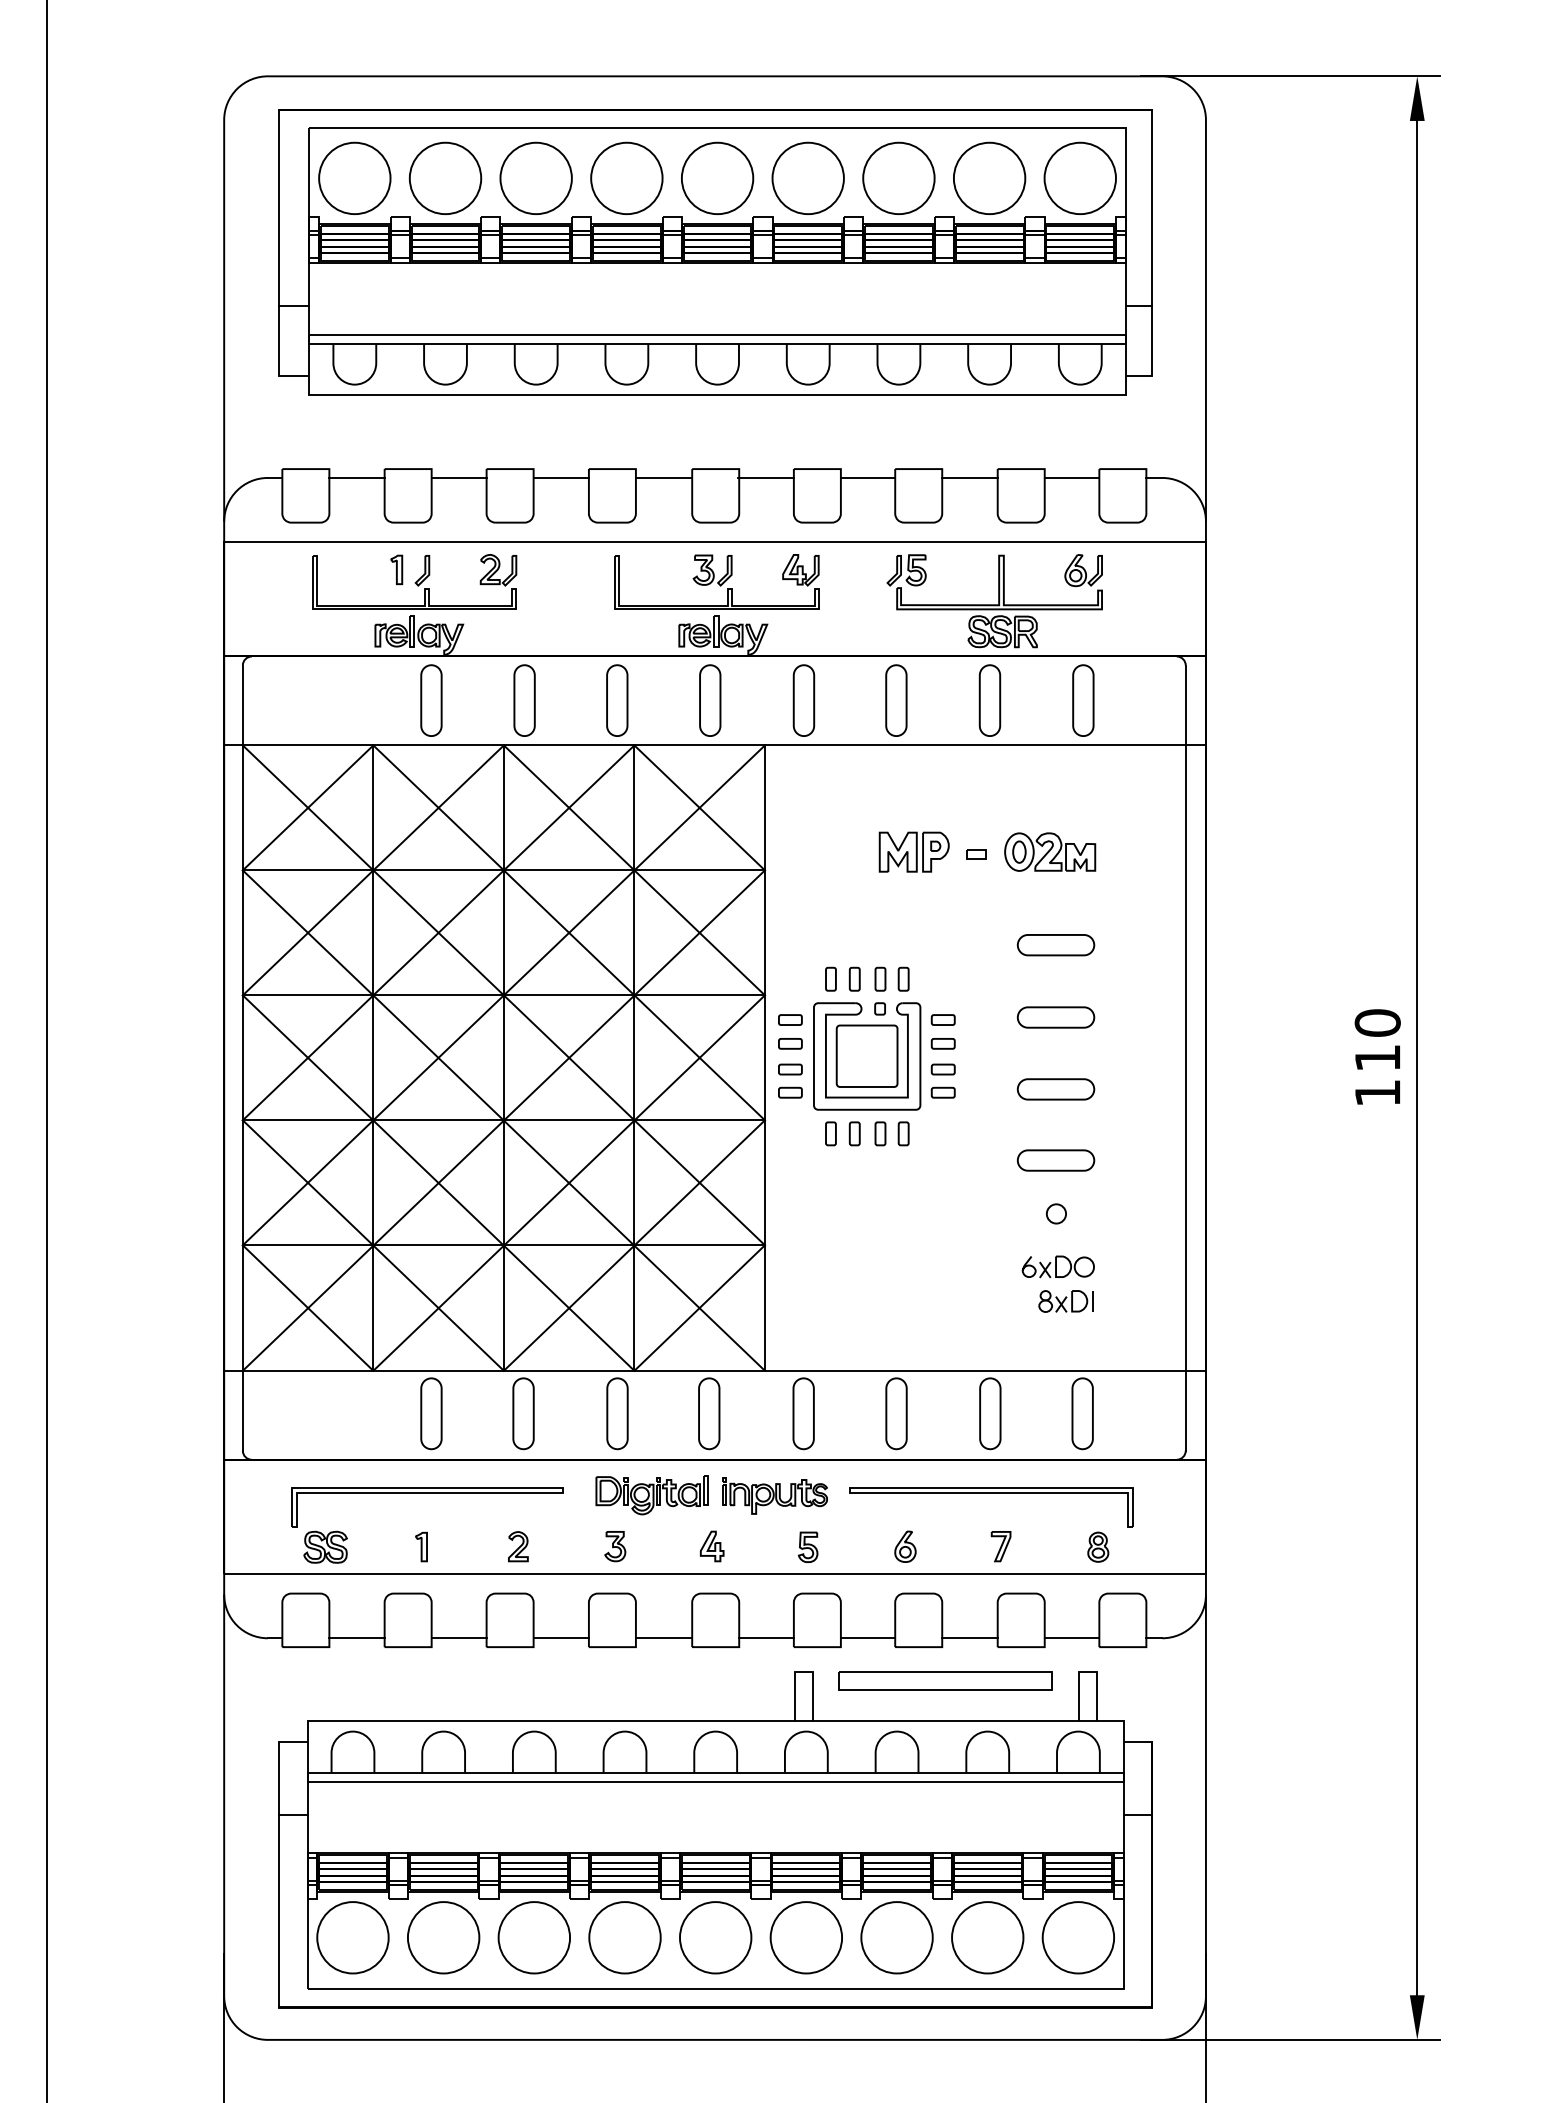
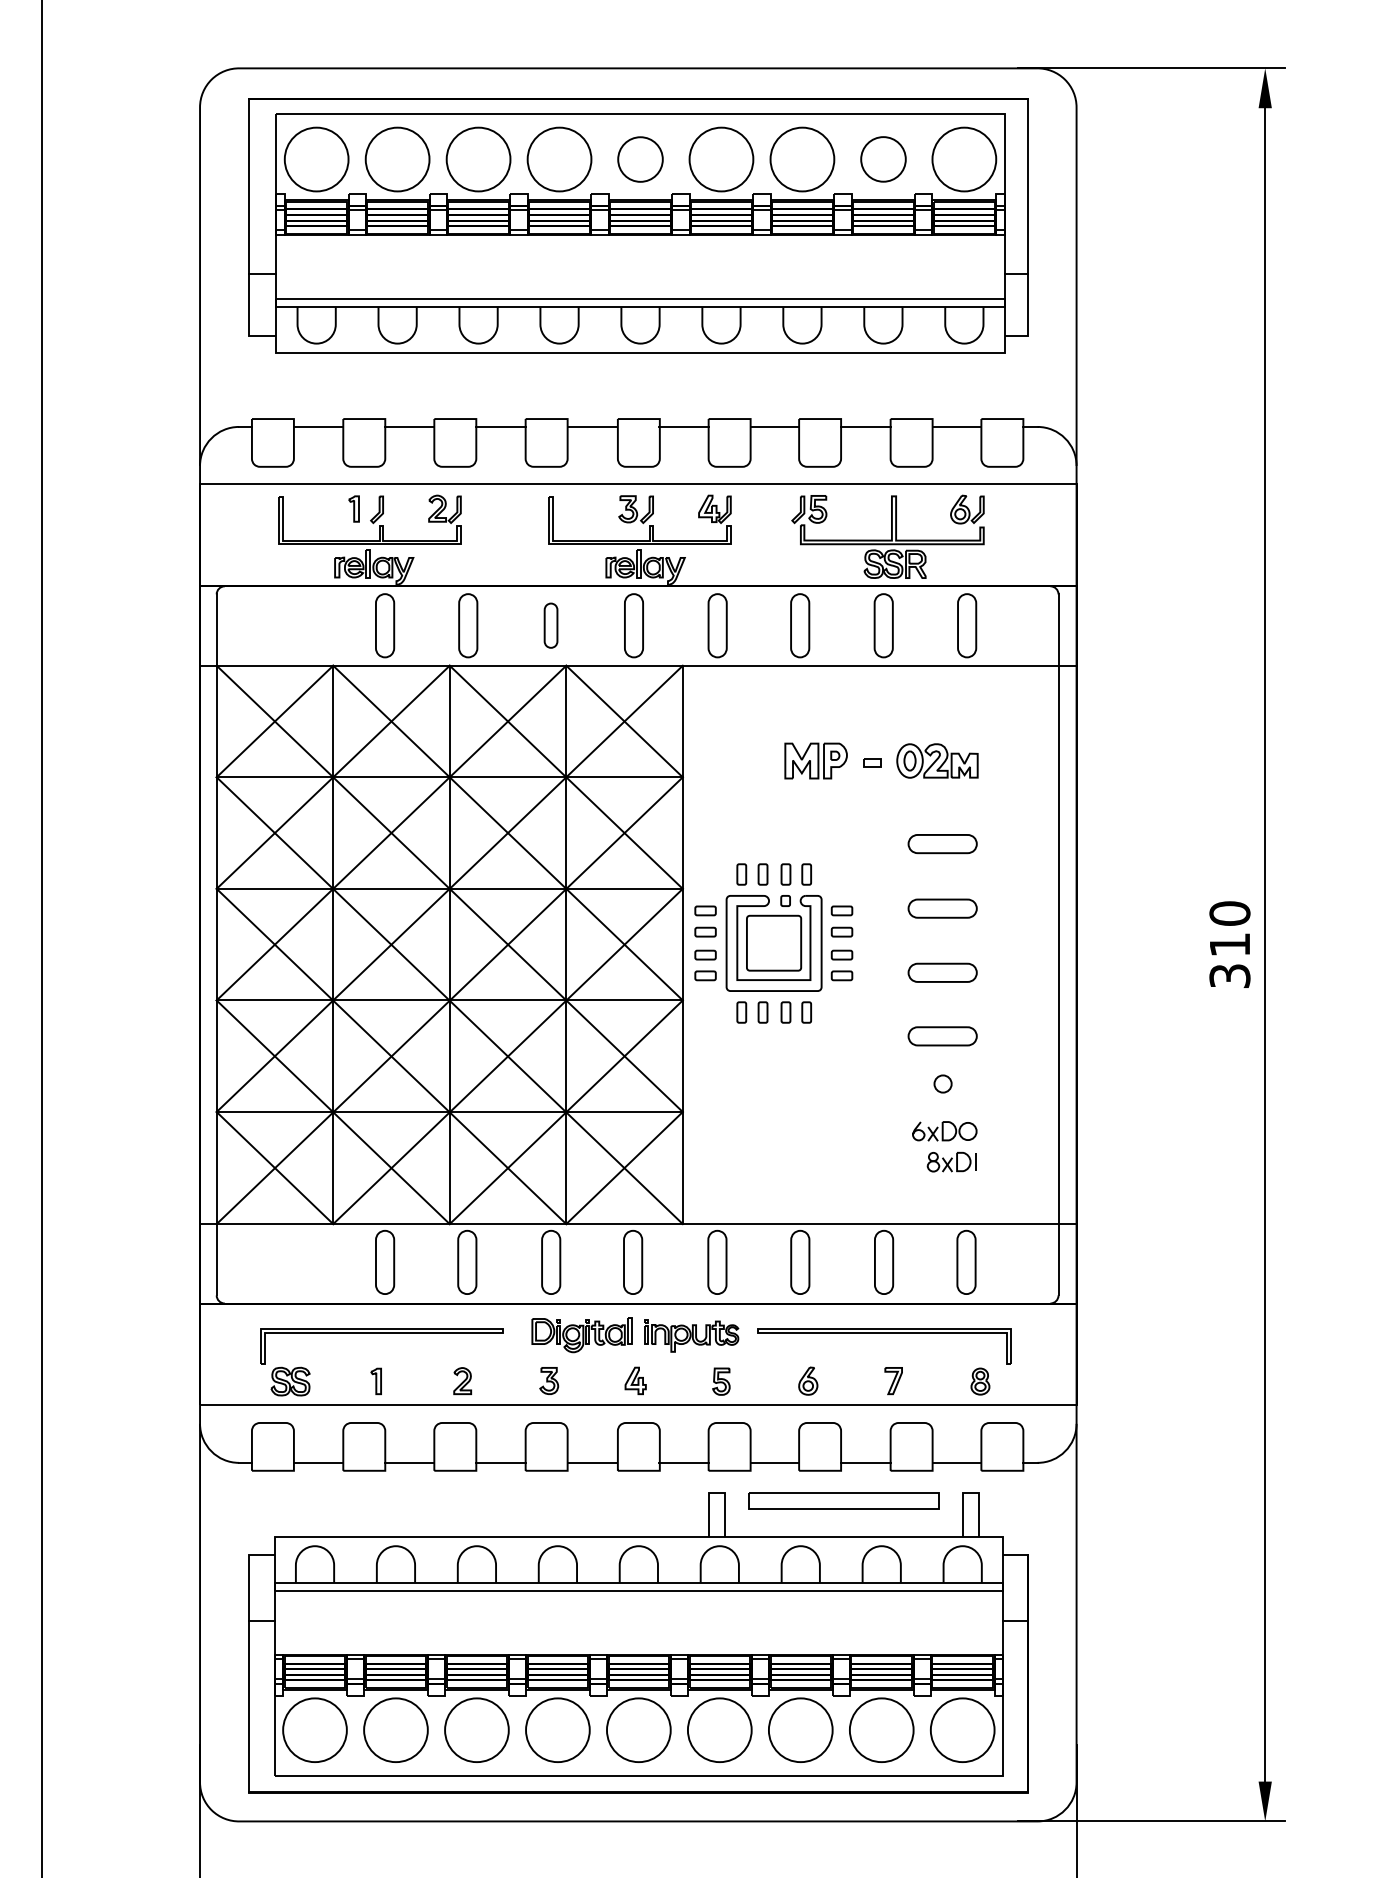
circle: (989, 177) -> (883, 158), size x0.7
circle: (717, 178) -> (640, 159), size x0.7
part: (617, 700) -> (551, 625), size x0.7
text: (1377, 1093) -> (1229, 976), 110 -> 310

